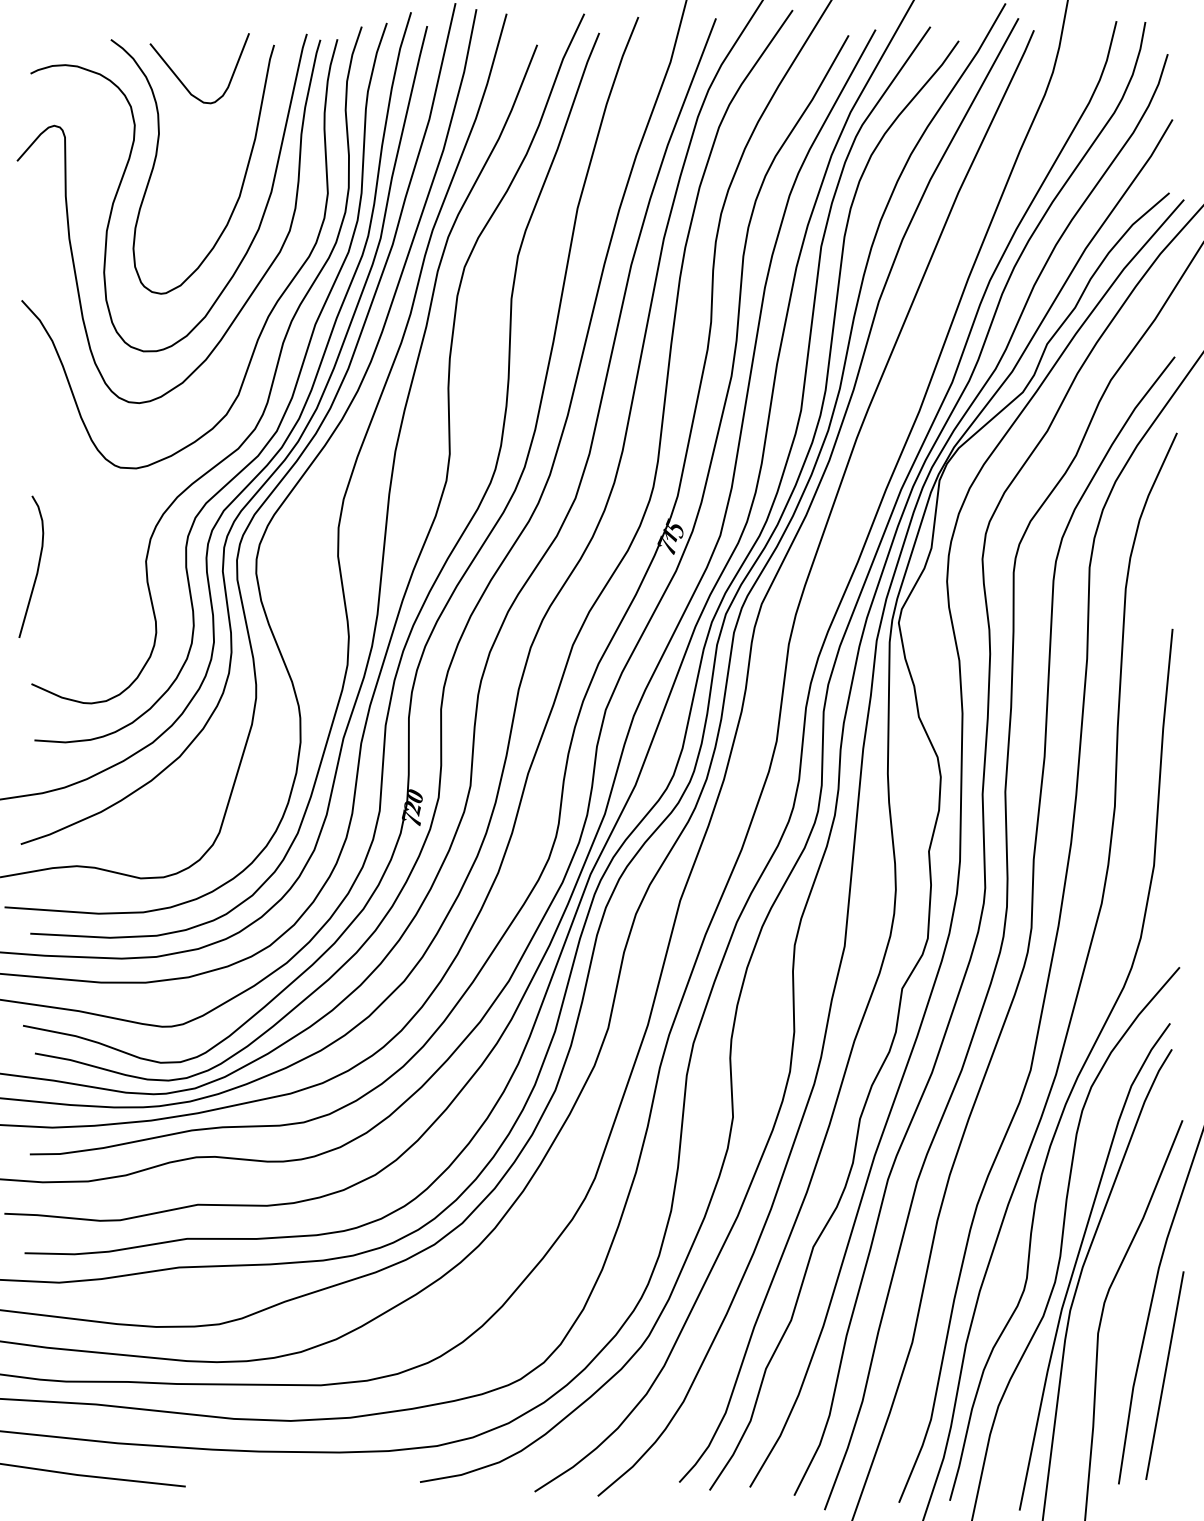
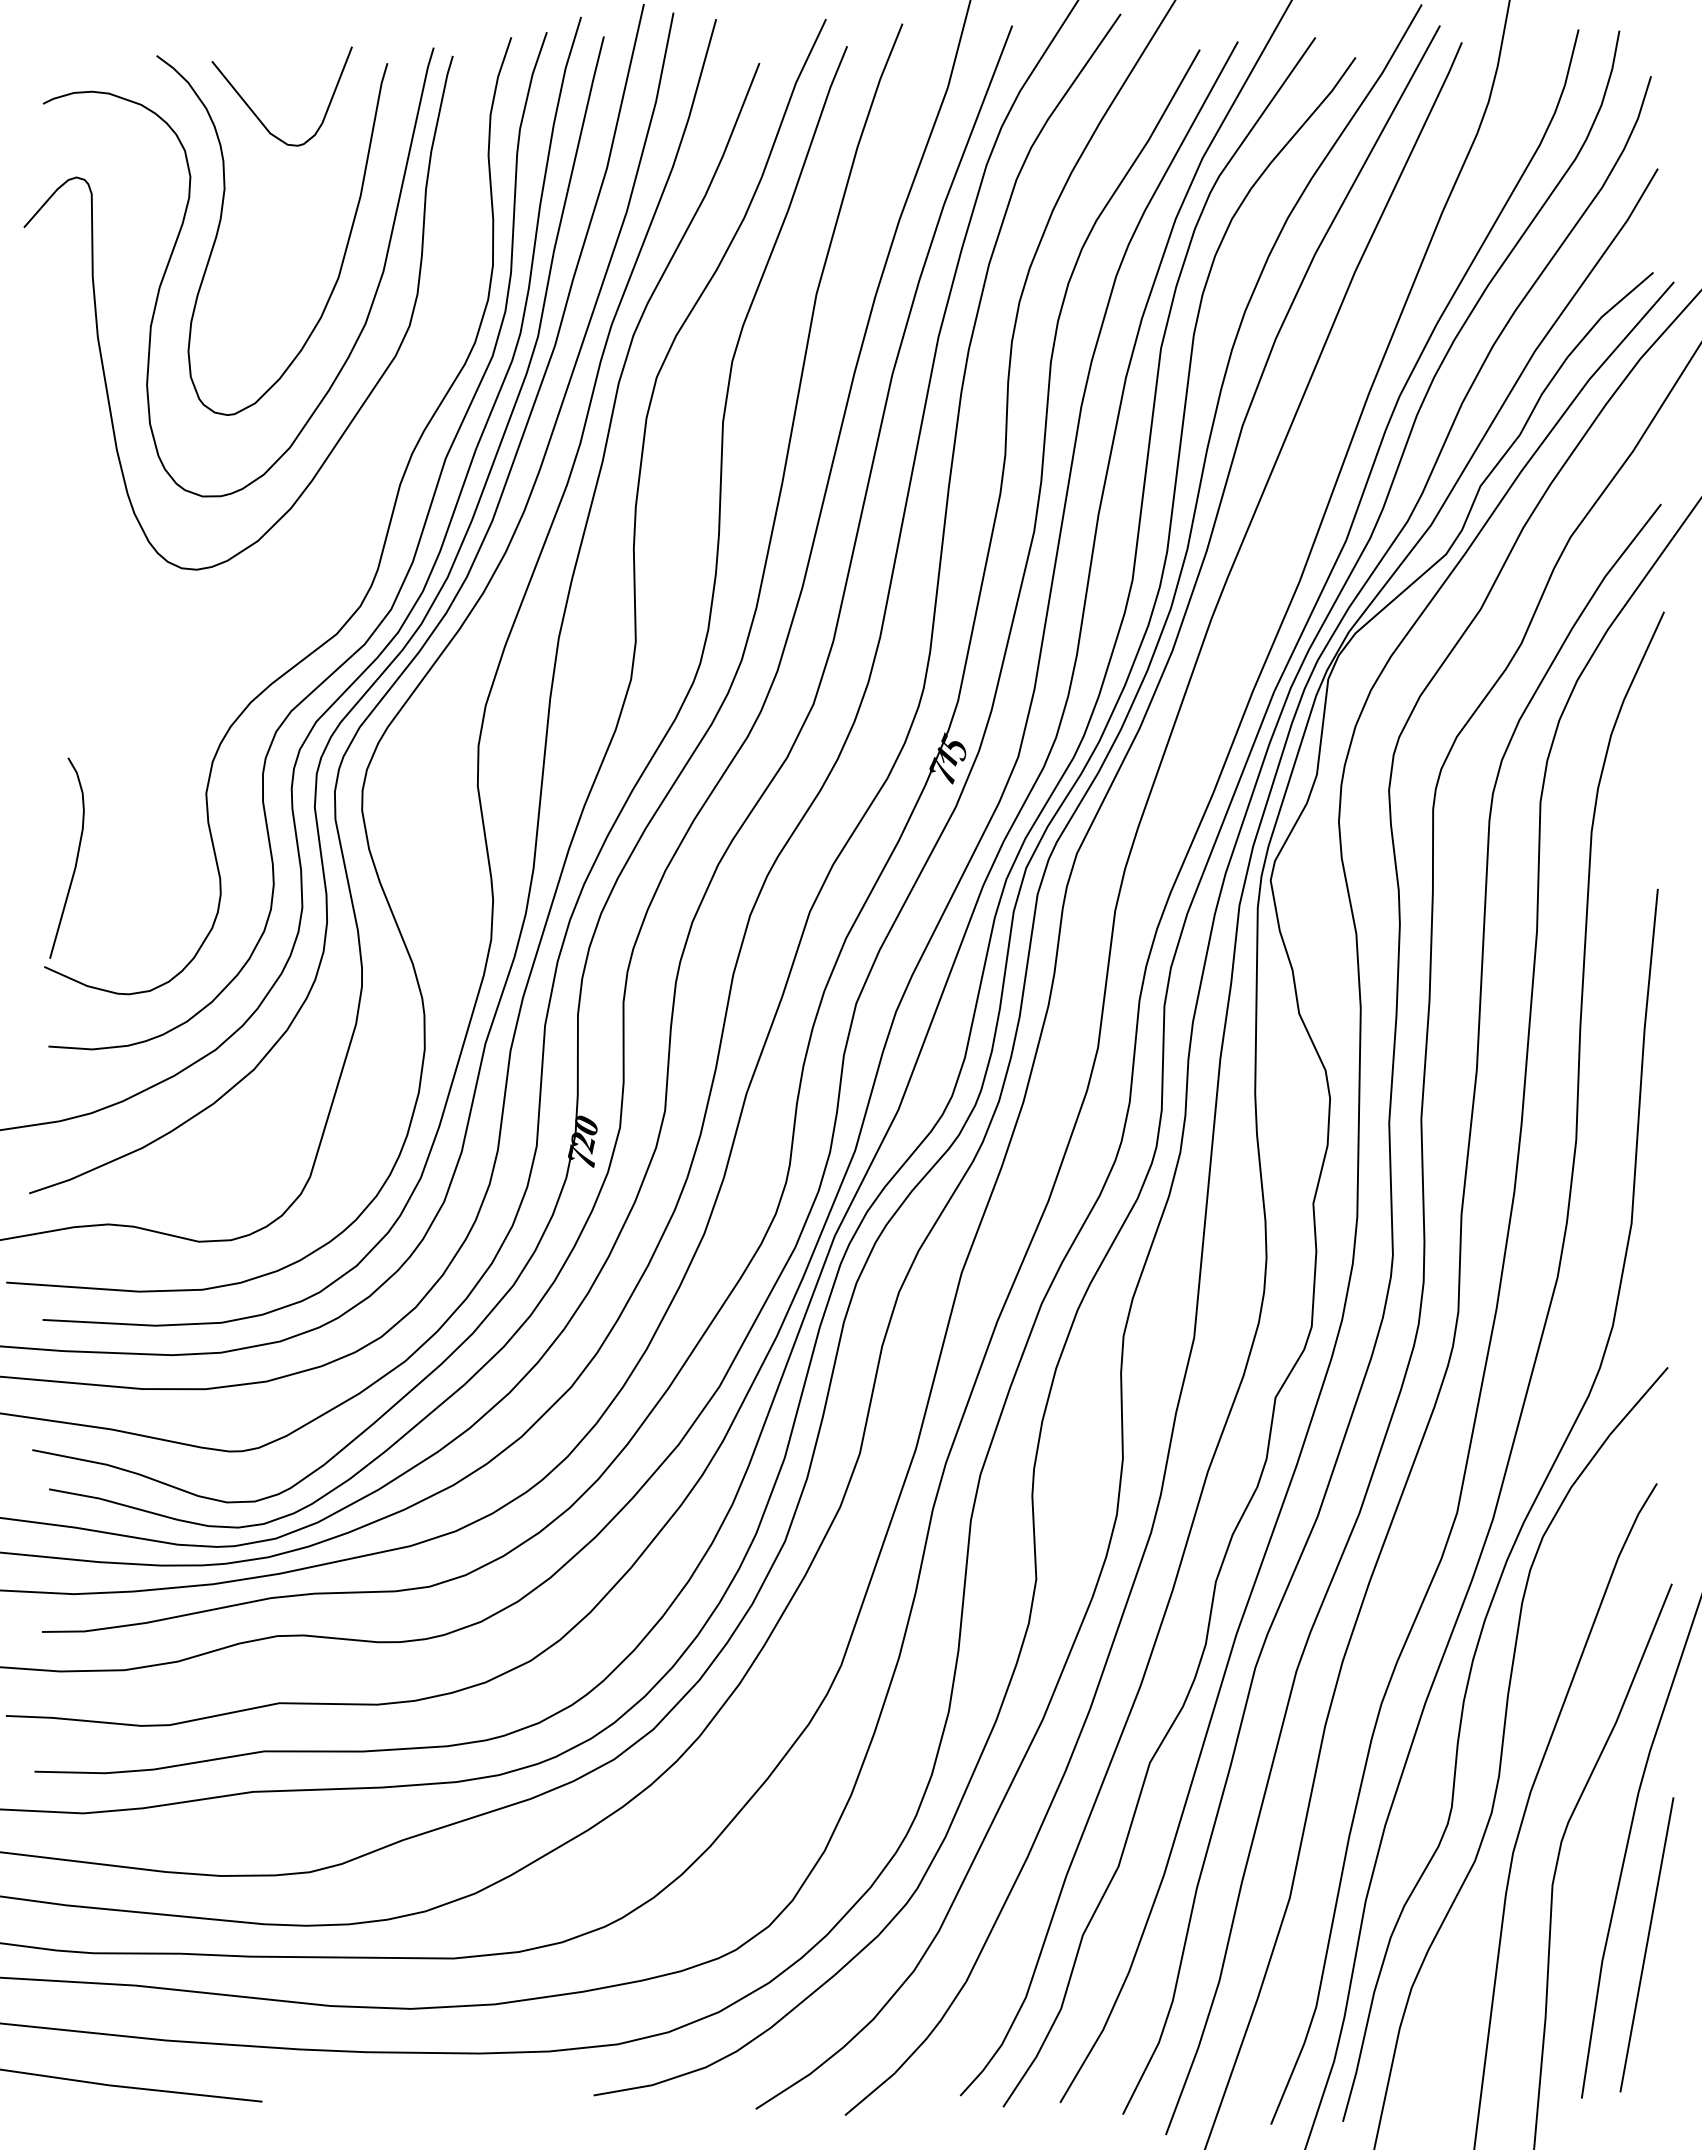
curve: (272, 307) -> (385, 434), removed
curve: (37, 569) -> (75, 861), moved
curve: (1077, 1260) -> (1523, 1781), removed

